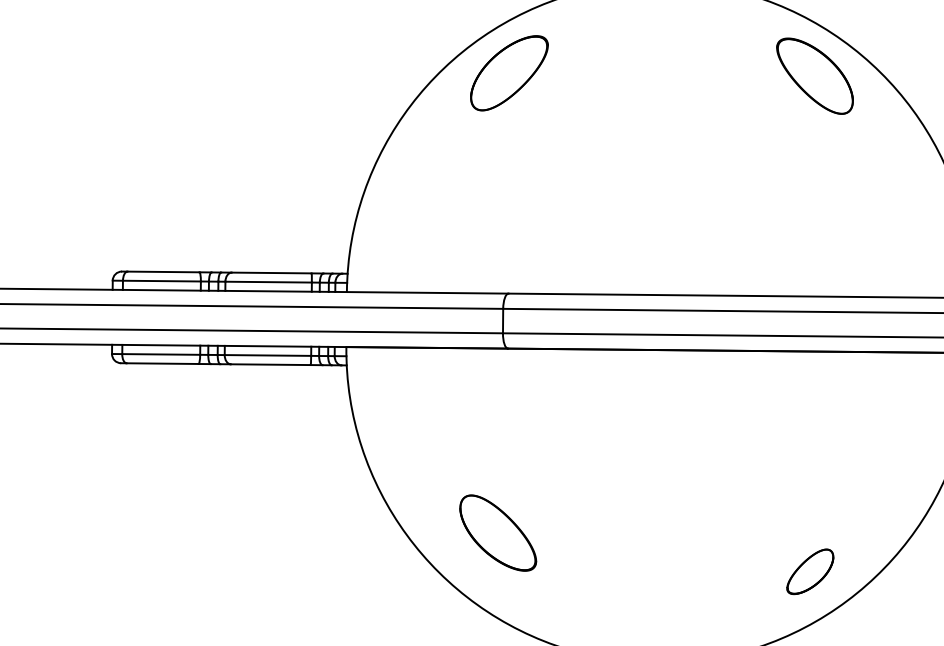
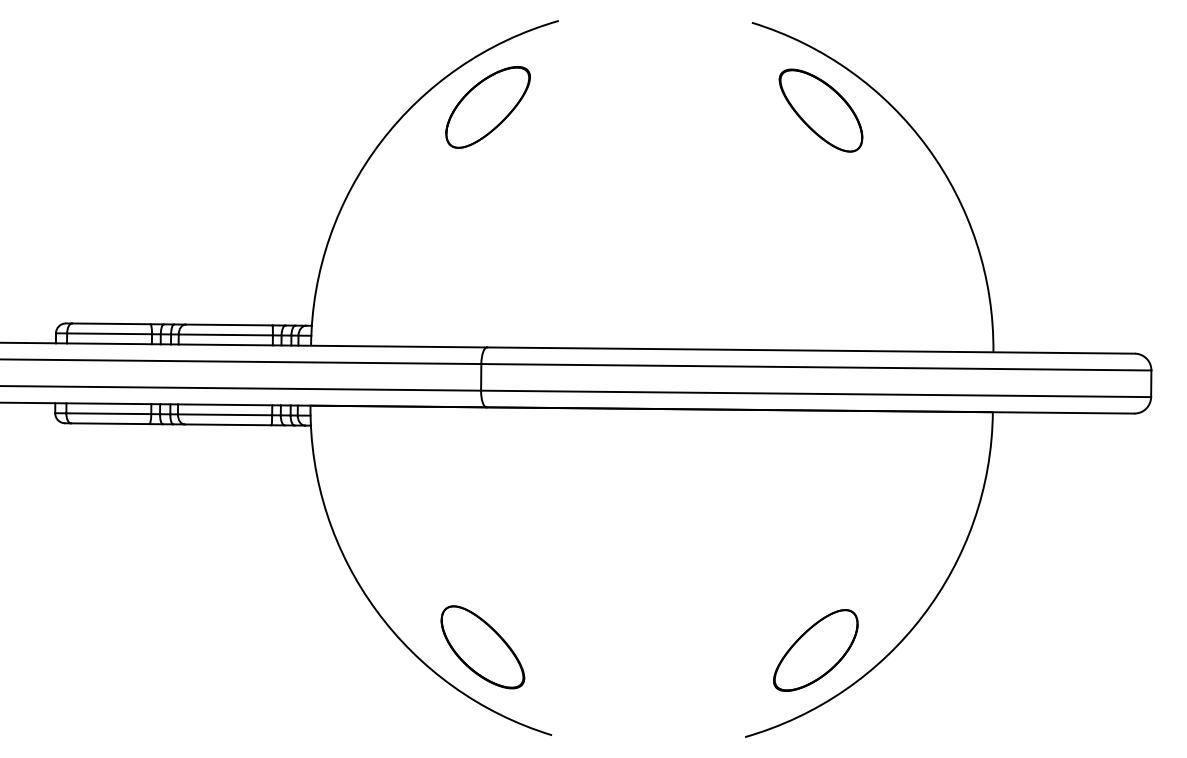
part: (497, 533) -> (482, 647), moved
part: (809, 571) -> (815, 650), size x1.67

